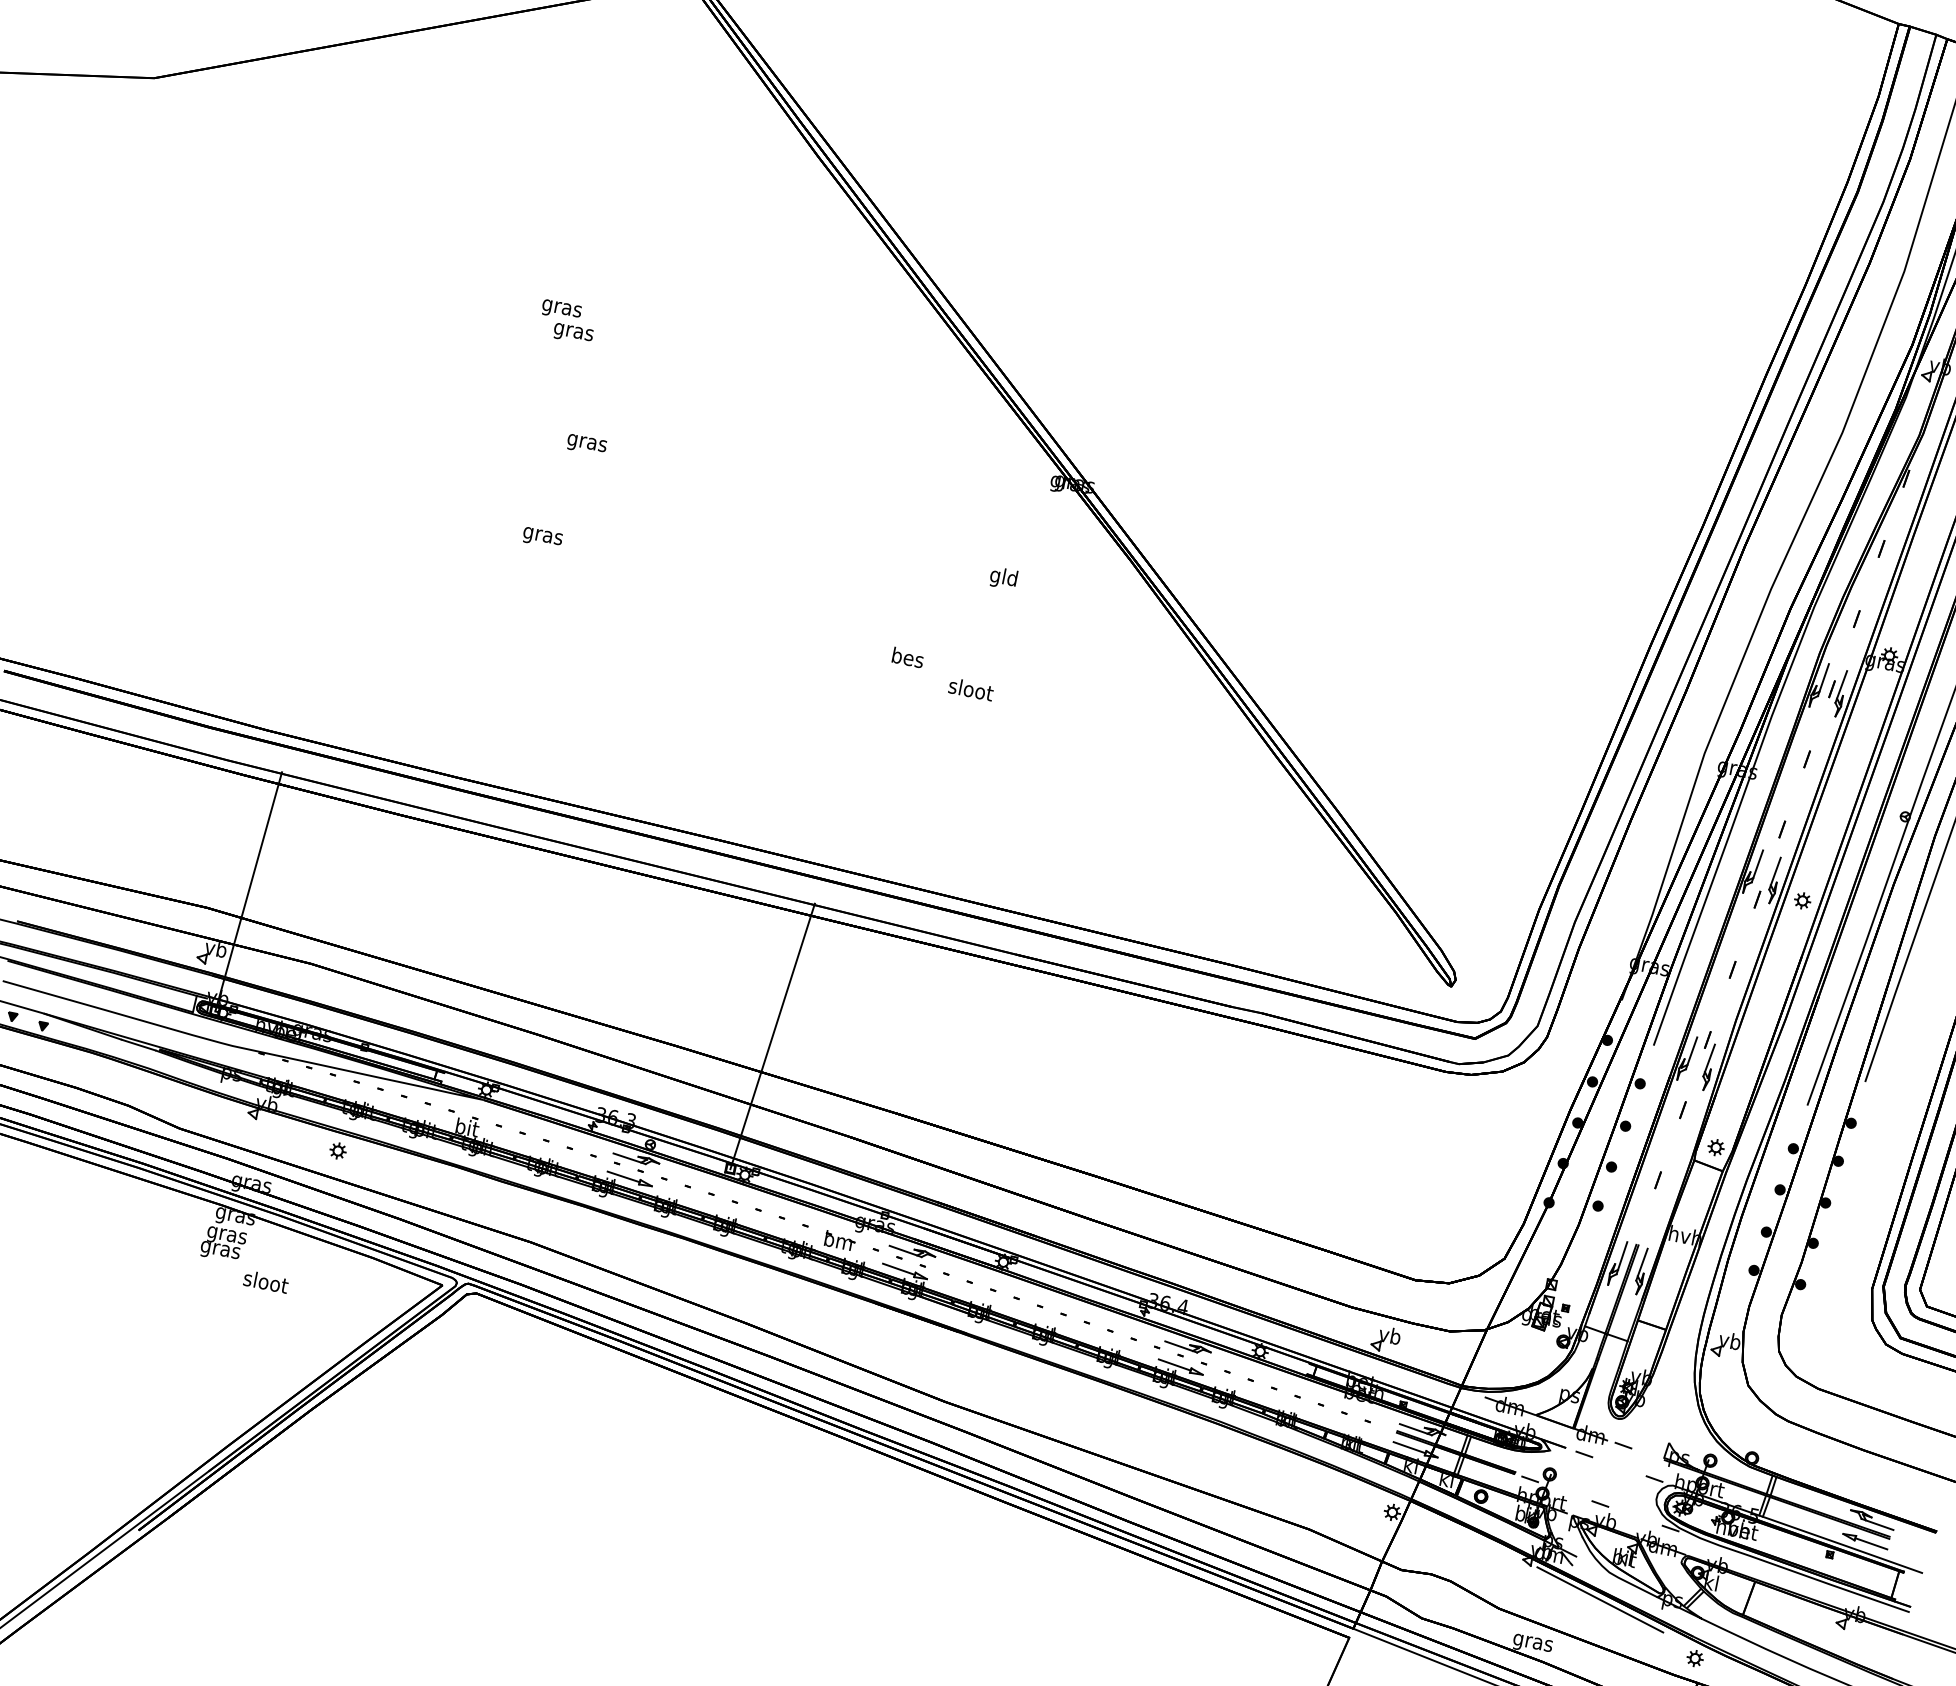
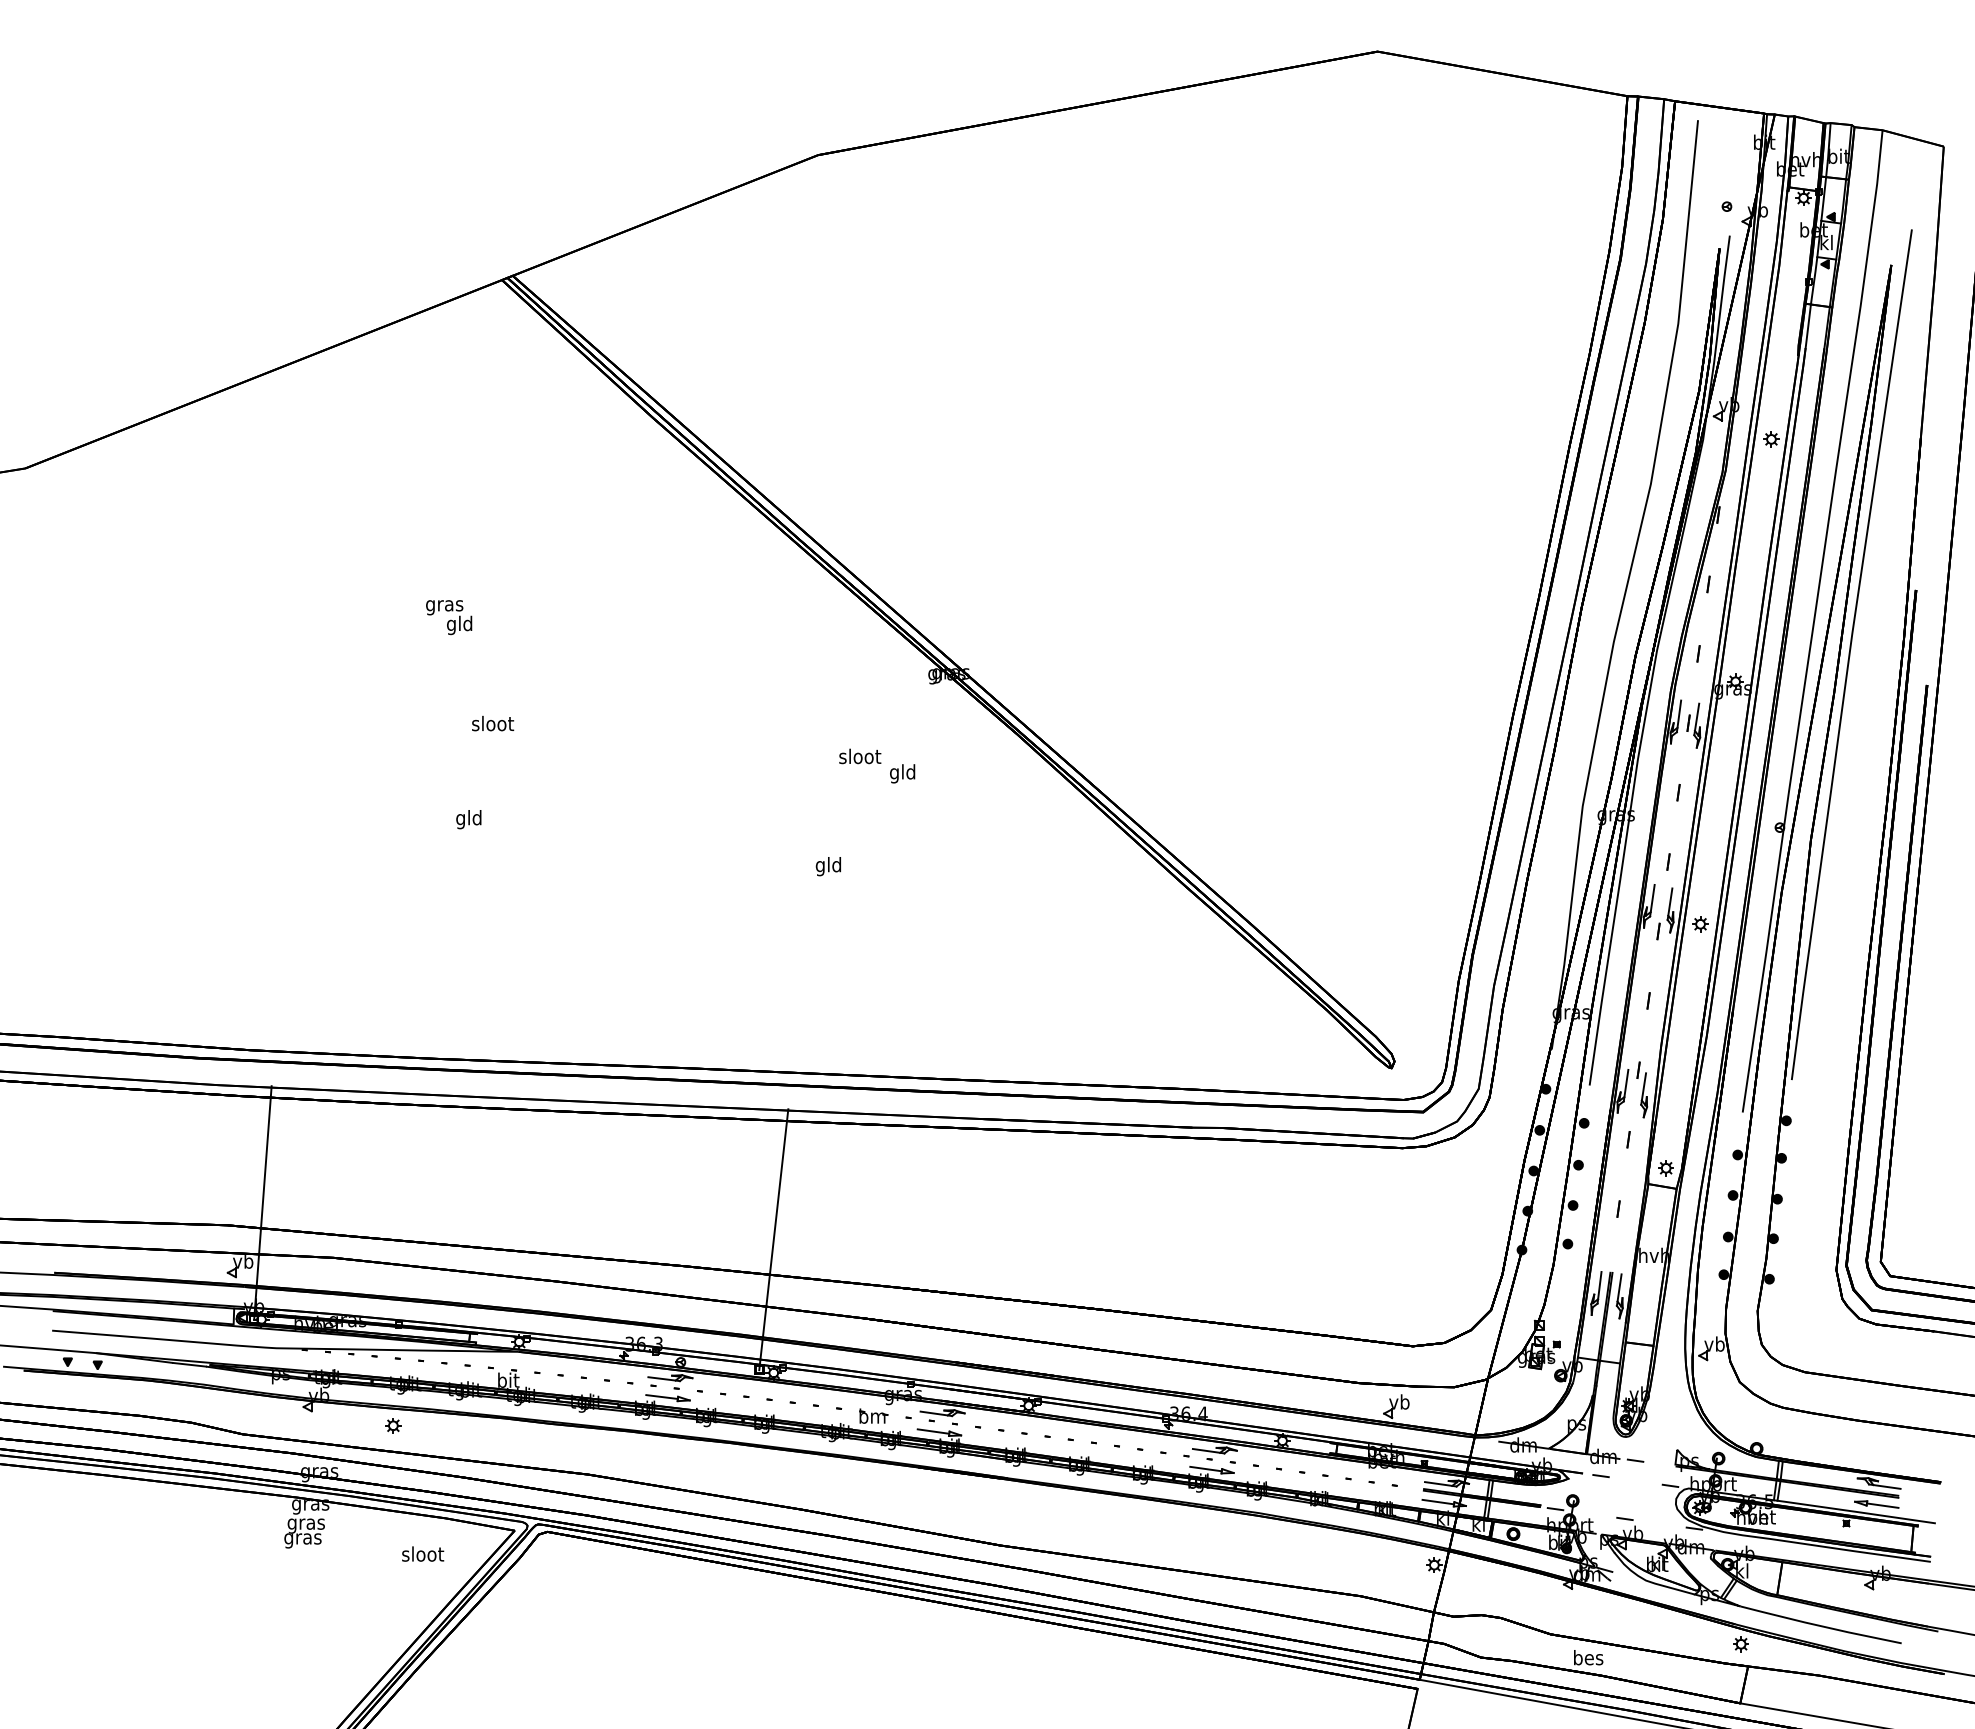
text: (573, 331) -> (459, 625), gras -> gld
text: (587, 443) -> (493, 725), gras -> sloot
text: (542, 535) -> (468, 819), gras -> gld
text: (907, 659) -> (828, 866), bes -> gld
text: (971, 689) -> (860, 756), moved
text: (266, 1281) -> (423, 1553), moved
line: (1600, 1599) -> (1642, 1607), removed
text: (1532, 1642) -> (1587, 1659), gras -> bes

